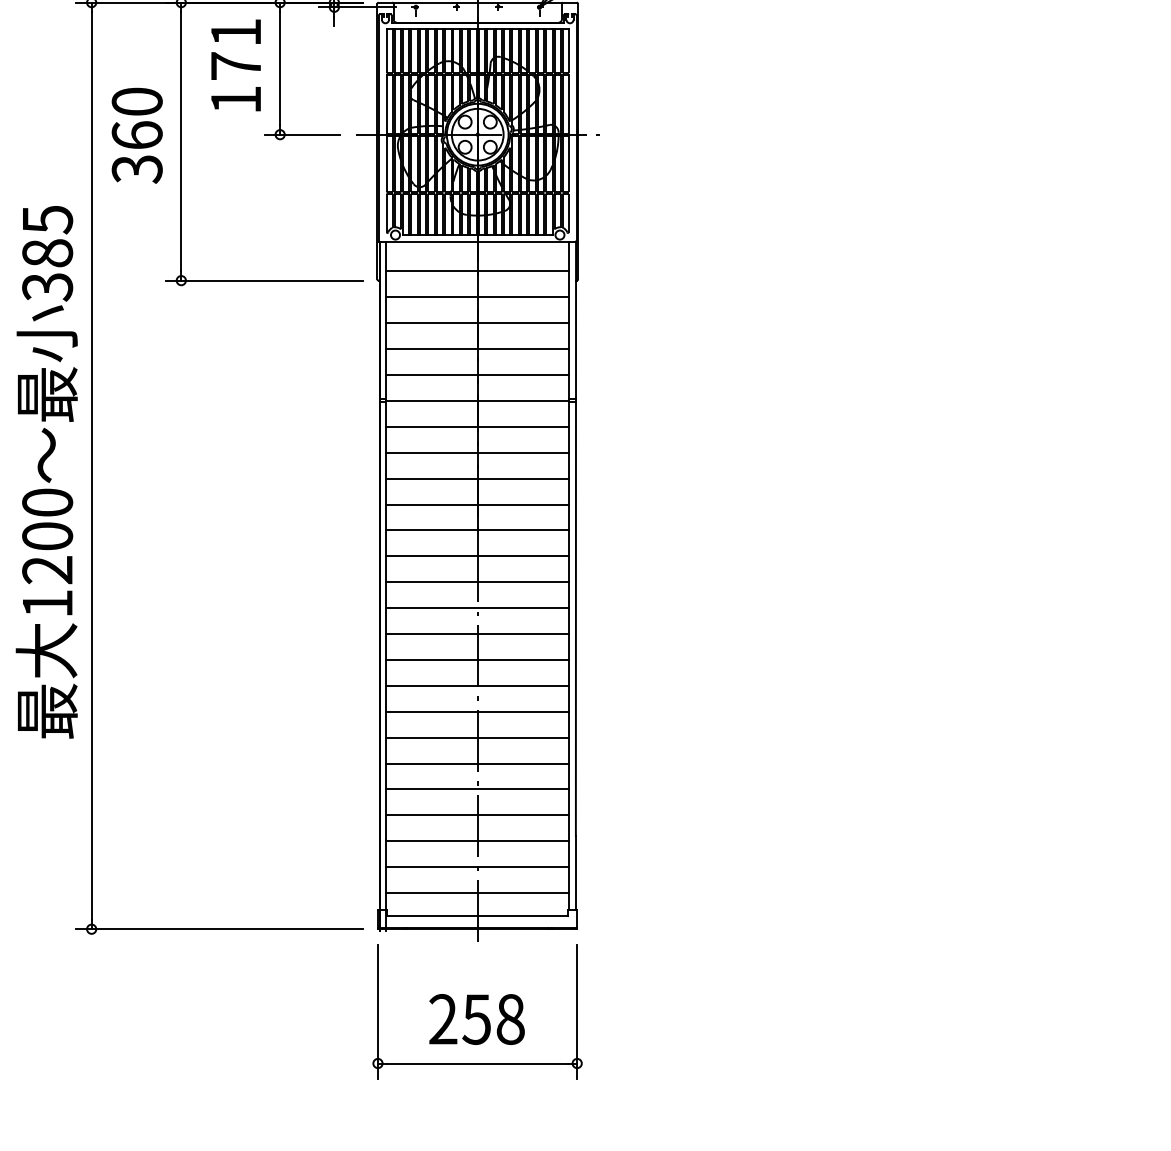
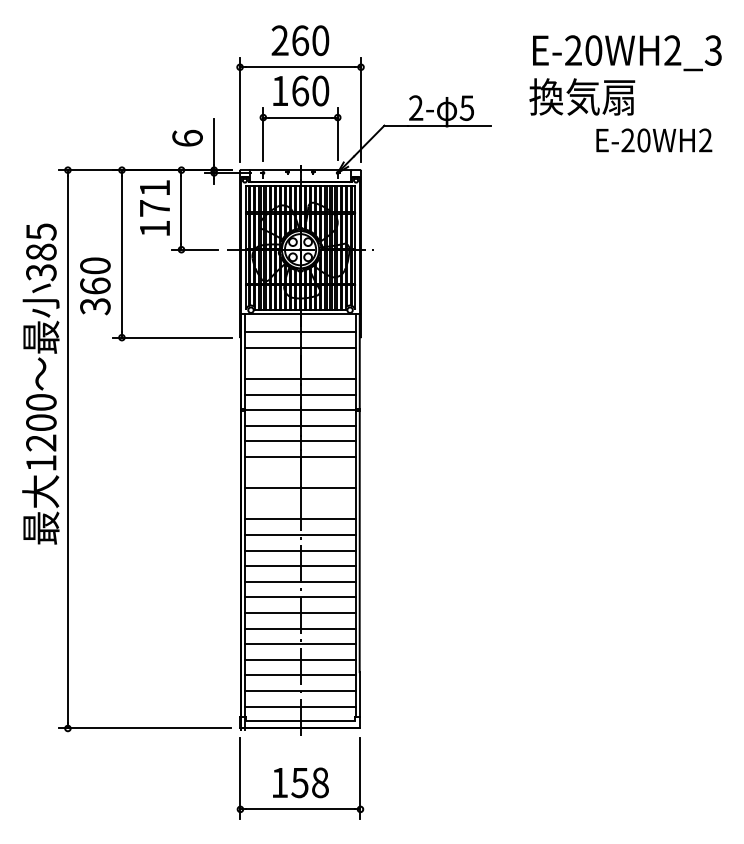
text: (137, 135) -> (95, 286), moved
line: (477, 323) -> (300, 363), removed
text: (46, 471) -> (40, 383), moved
line: (477, 504) -> (300, 472), removed
line: (477, 555) -> (300, 503), removed
text: (442, 1018) -> (279, 782), 258 -> 158

